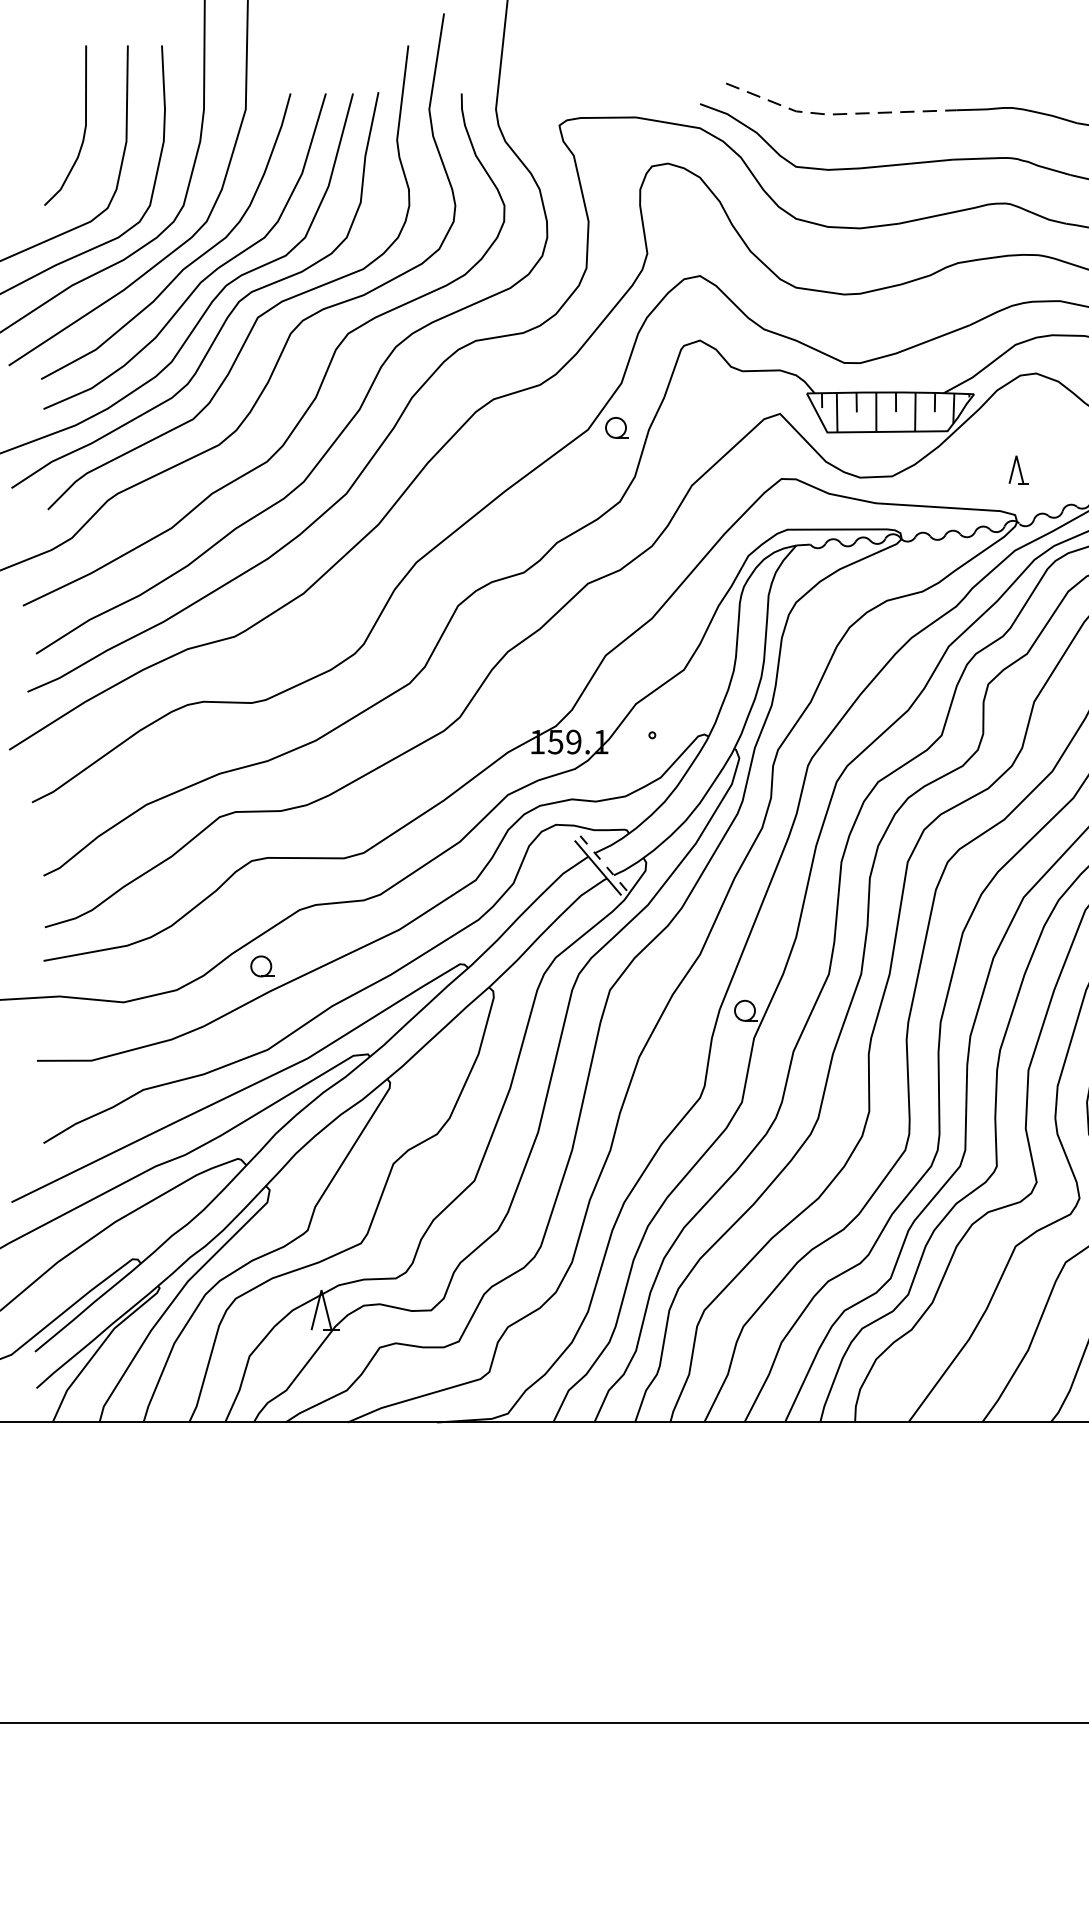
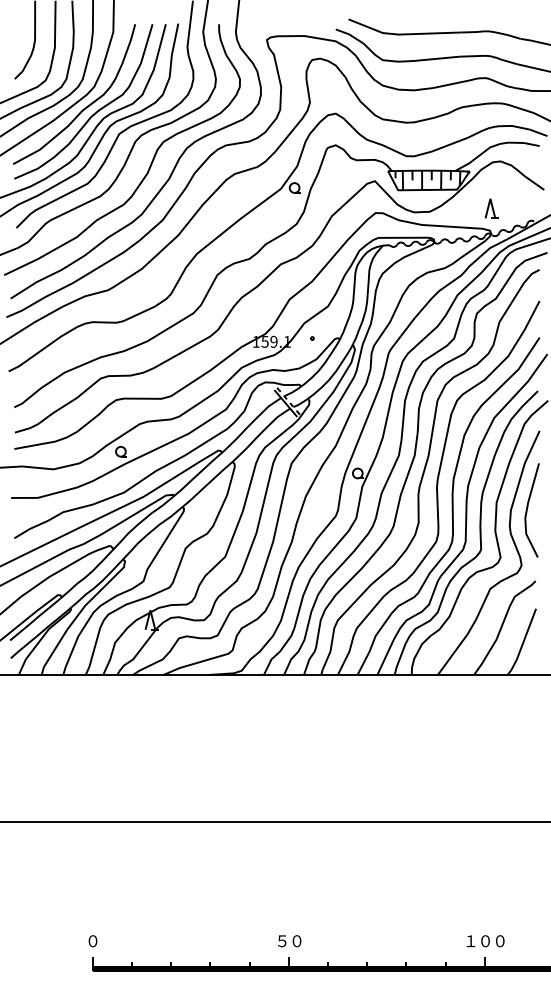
line: (836, 114) -> (402, 34), dashed -> solid
part: (1018, 469) -> (491, 208), size x1.43

